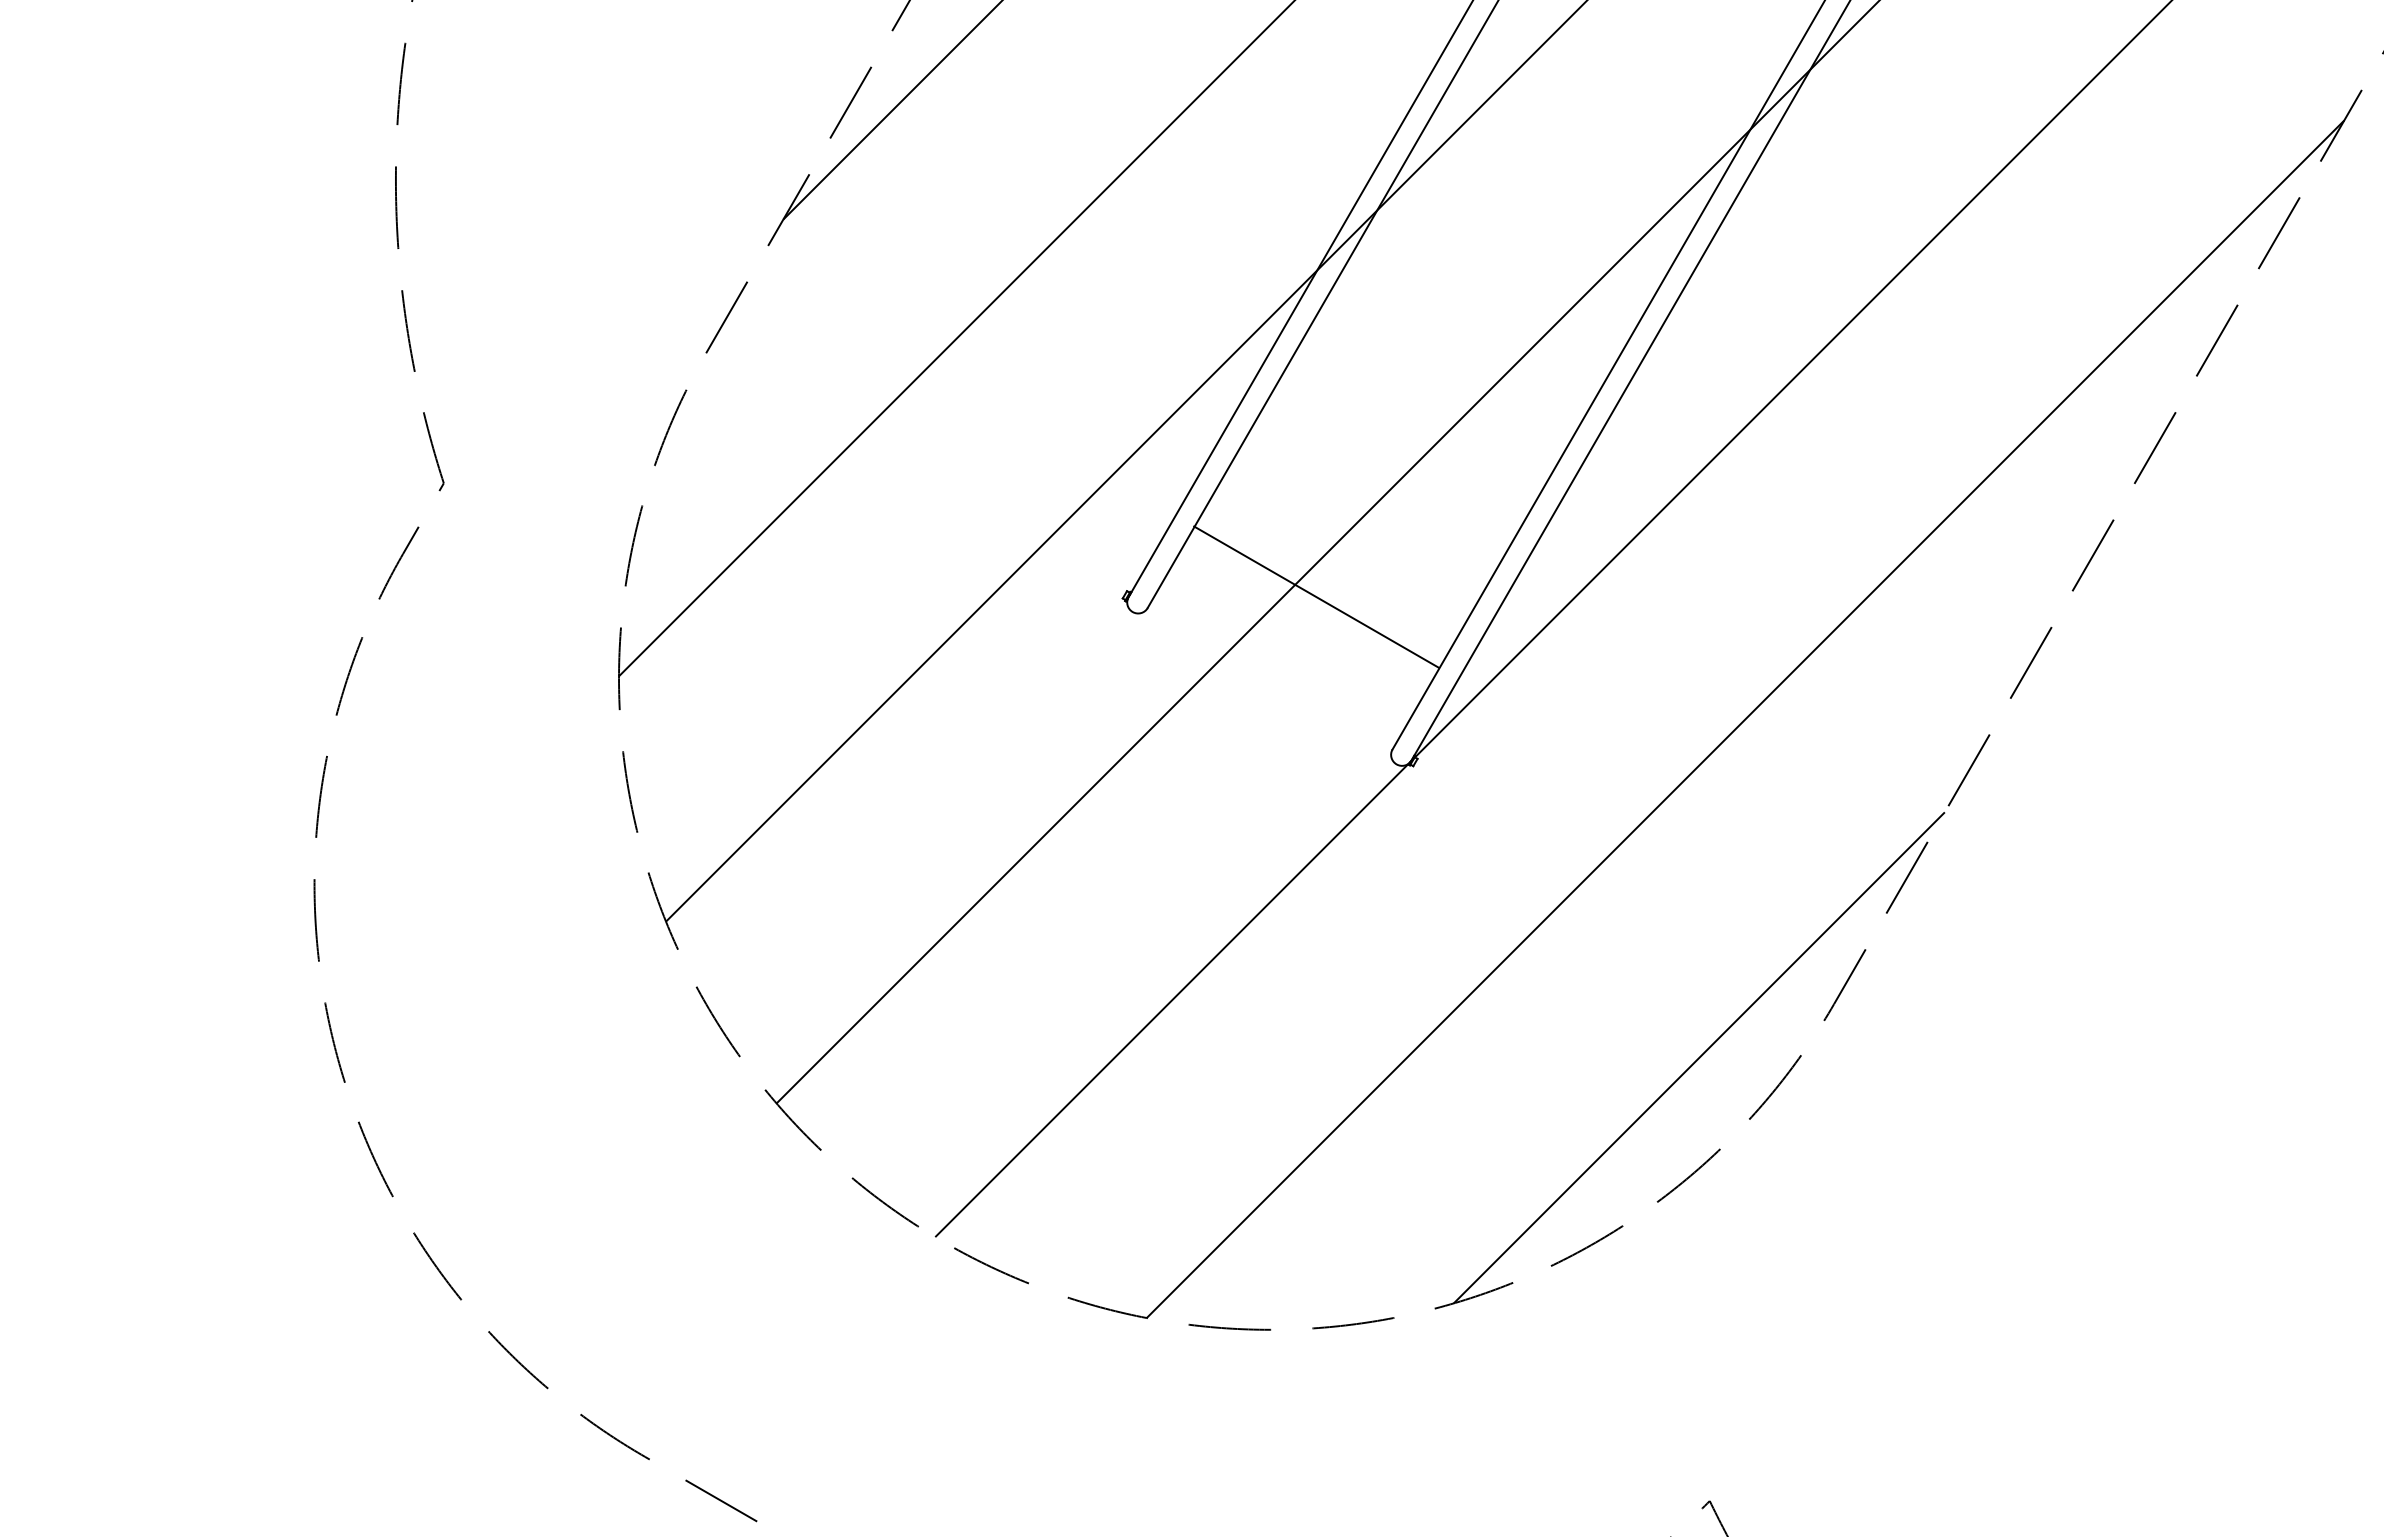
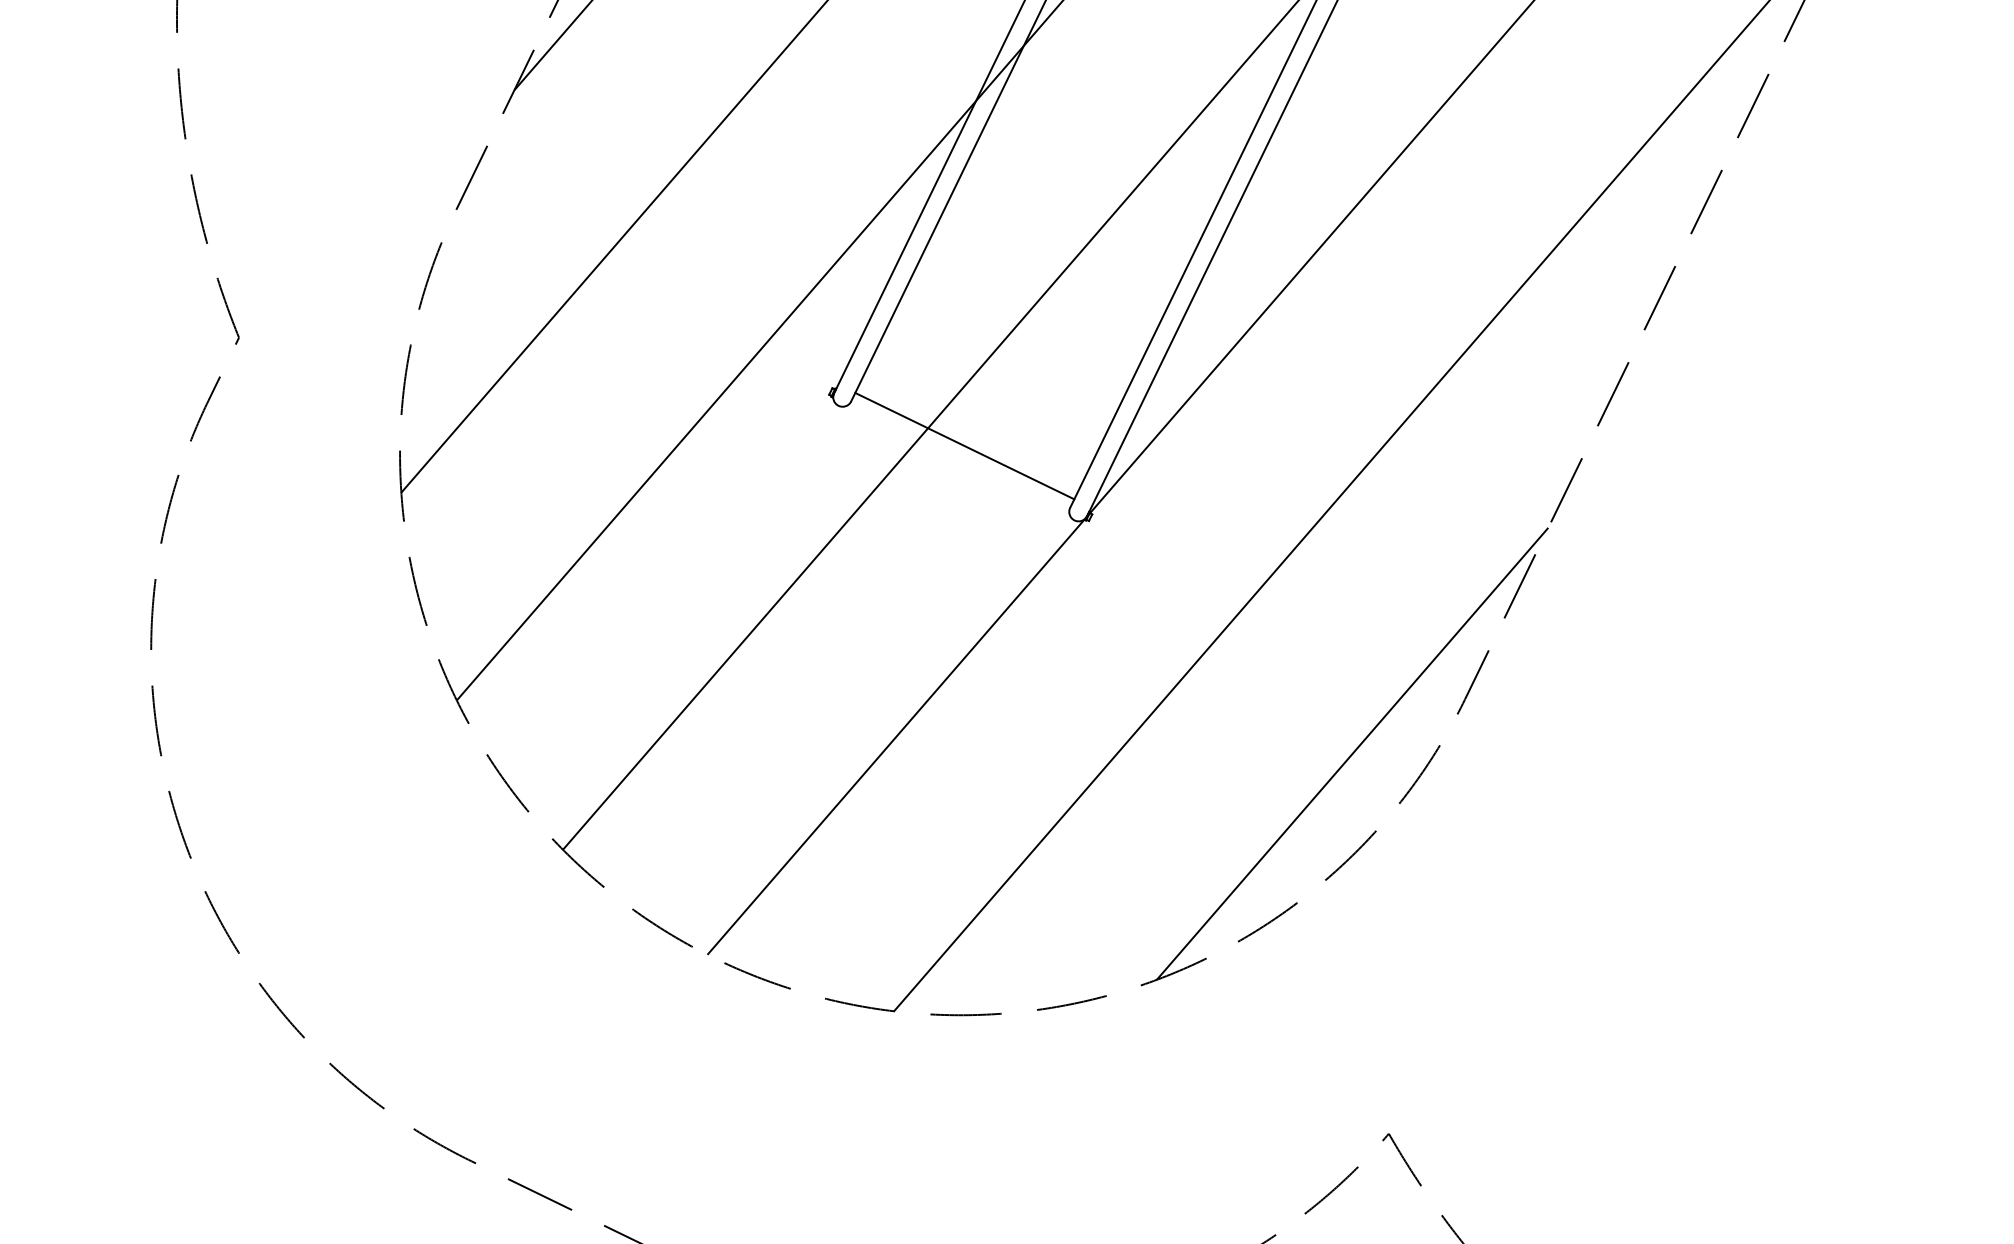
line: (1316, 596) -> (964, 445), moved

